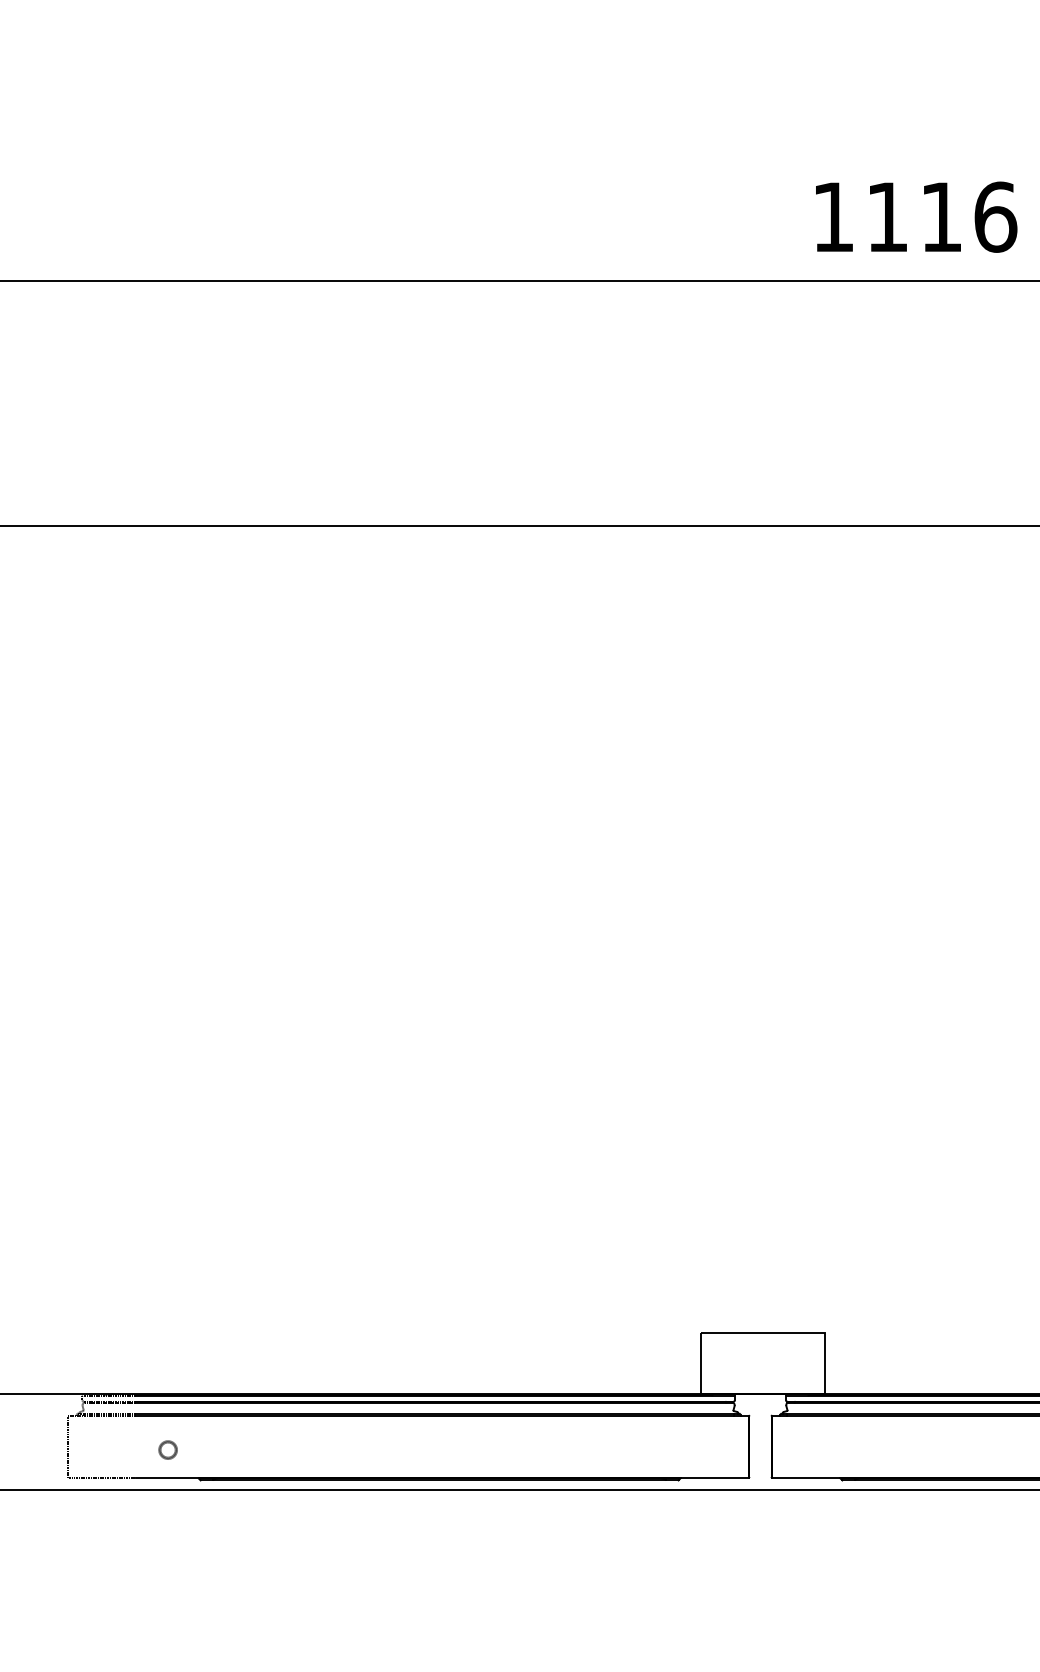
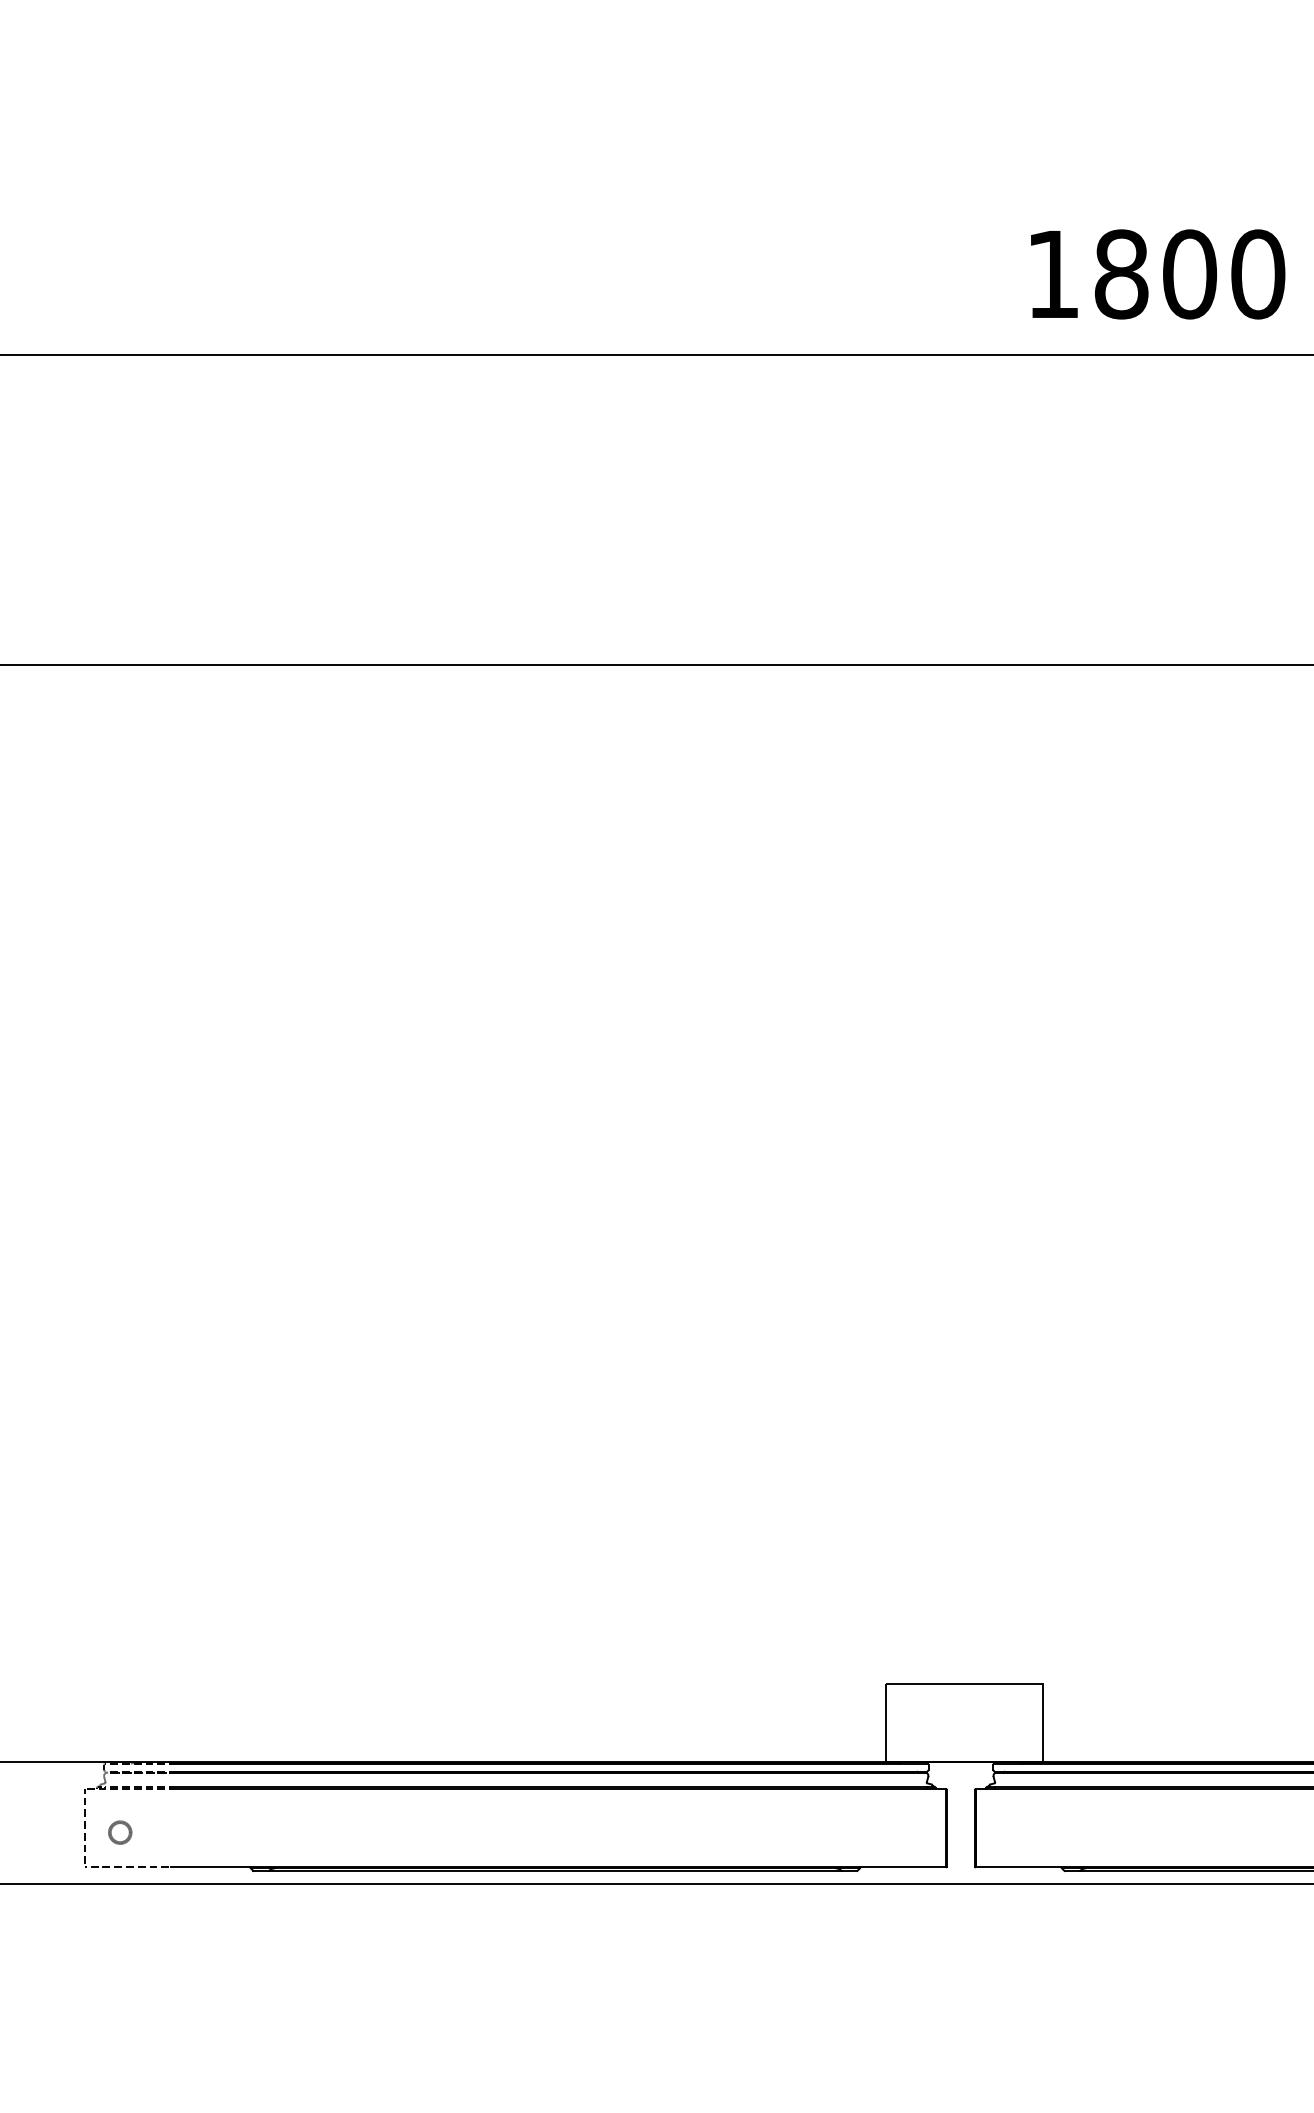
text: (941, 217) -> (1189, 274), 1116 -> 1800
part: (168, 1449) -> (120, 1832), moved

